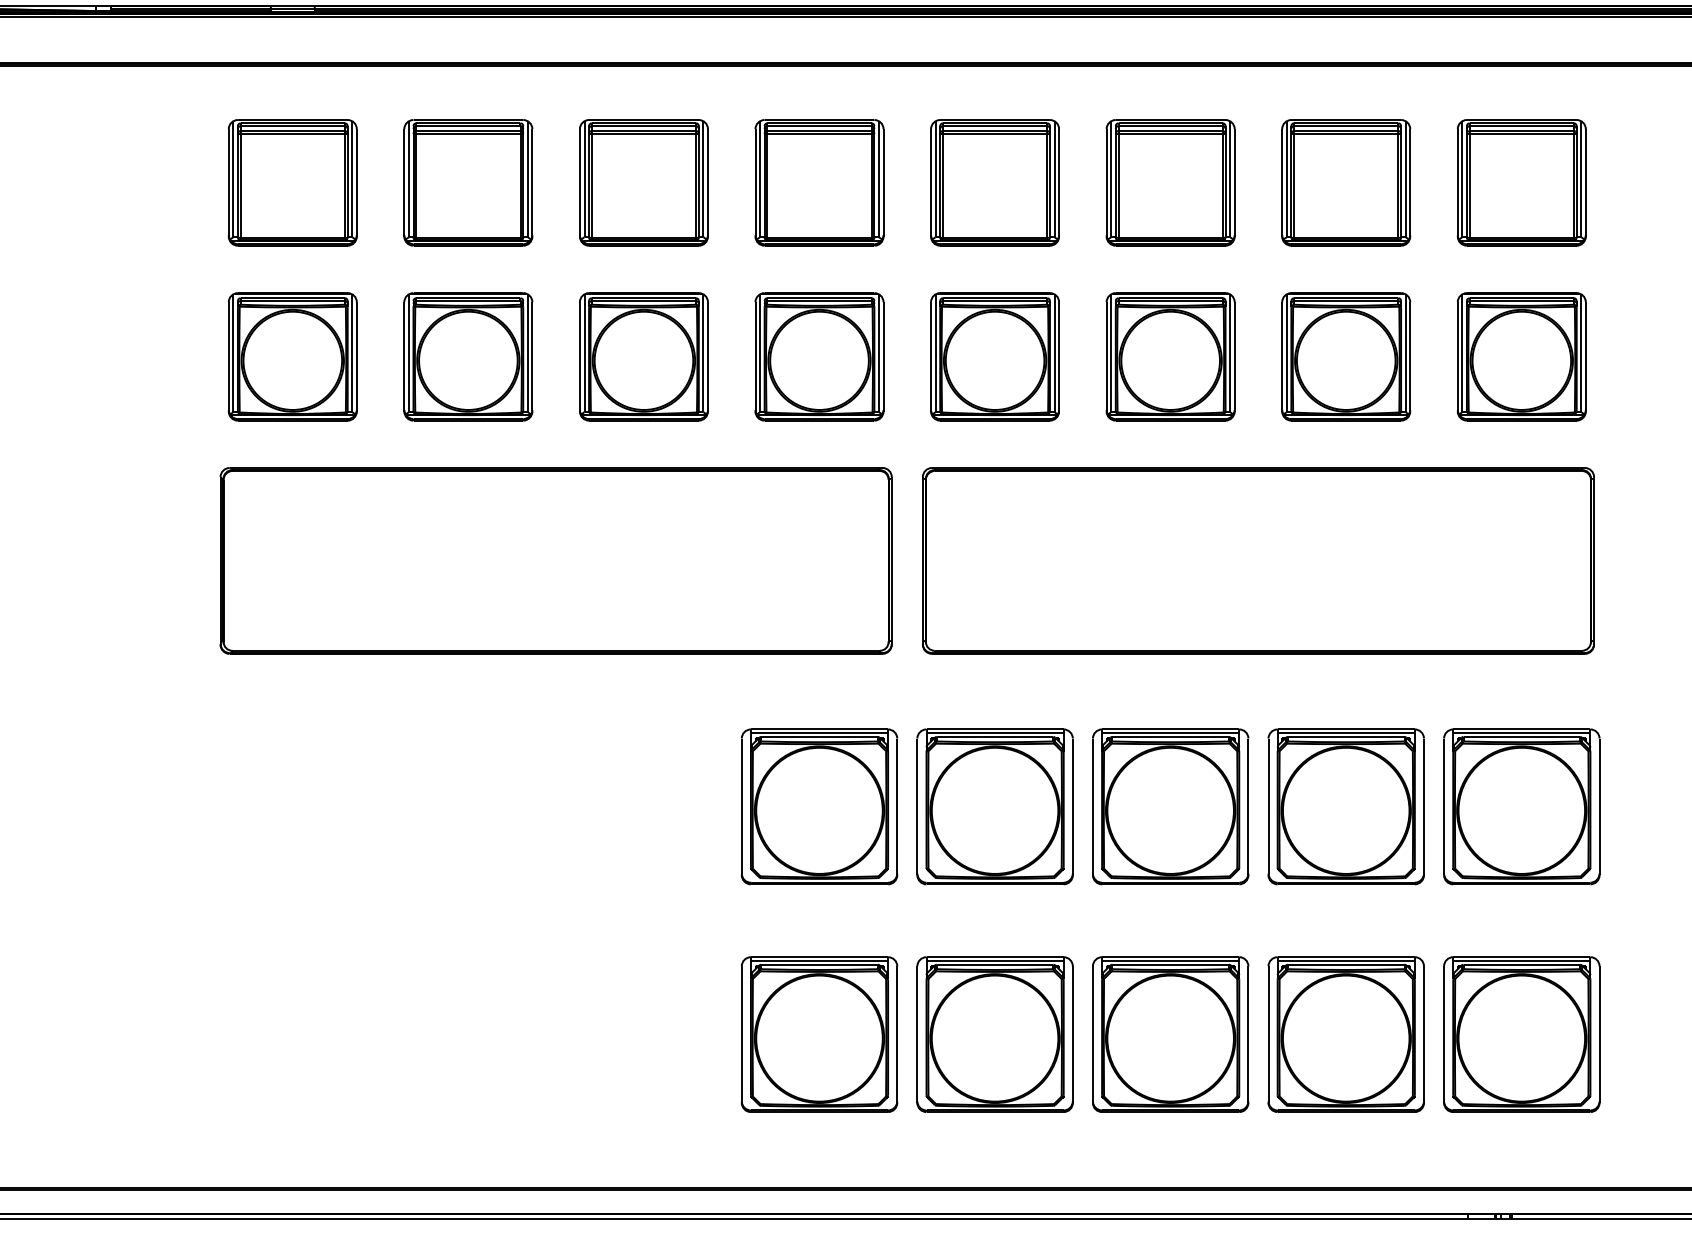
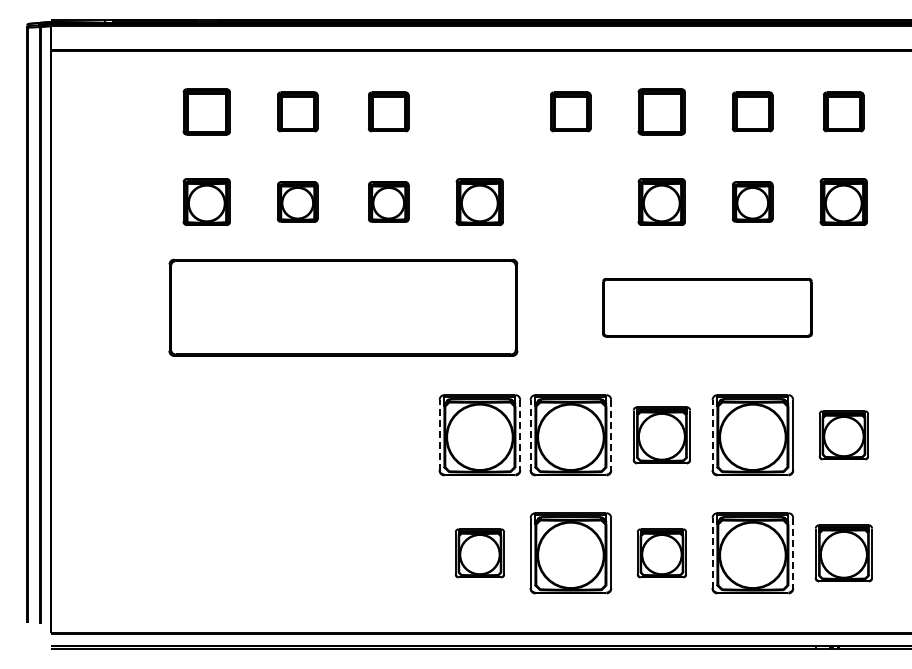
part: (291, 182) -> (206, 111), size x0.7
part: (467, 182) -> (297, 111), size x0.6
part: (643, 182) -> (388, 111), size x0.6
part: (818, 182) -> (479, 111), removed
part: (994, 182) -> (570, 111), size x0.6
part: (1169, 182) -> (661, 111), size x0.7
part: (1345, 182) -> (752, 111), size x0.6
part: (1521, 182) -> (843, 111), size x0.6
part: (291, 355) -> (206, 201), size x0.7
part: (467, 355) -> (297, 201), size x0.6
part: (643, 355) -> (388, 201), size x0.6
part: (818, 355) -> (479, 201), size x0.7
part: (994, 355) -> (570, 201), removed
part: (1169, 355) -> (661, 201), size x0.7
part: (1345, 355) -> (752, 201), size x0.6
part: (1521, 355) -> (843, 201), size x0.7
part: (1258, 560) -> (707, 307), size x0.6
line: (741, 805) -> (439, 434), solid -> dashed
line: (917, 805) -> (530, 434), solid -> dashed
line: (1268, 805) -> (712, 434), solid -> dashed
line: (897, 807) -> (520, 435), solid -> dashed
line: (1073, 807) -> (611, 435), solid -> dashed
part: (1169, 807) -> (661, 435), size x0.7
part: (1521, 807) -> (843, 435), size x0.6
line: (1268, 1033) -> (712, 552), solid -> dashed
part: (818, 1034) -> (479, 553), size x0.6
part: (1169, 1034) -> (661, 553), size x0.6
line: (1424, 1034) -> (793, 553), solid -> dashed
part: (1521, 1034) -> (843, 553), size x0.7

